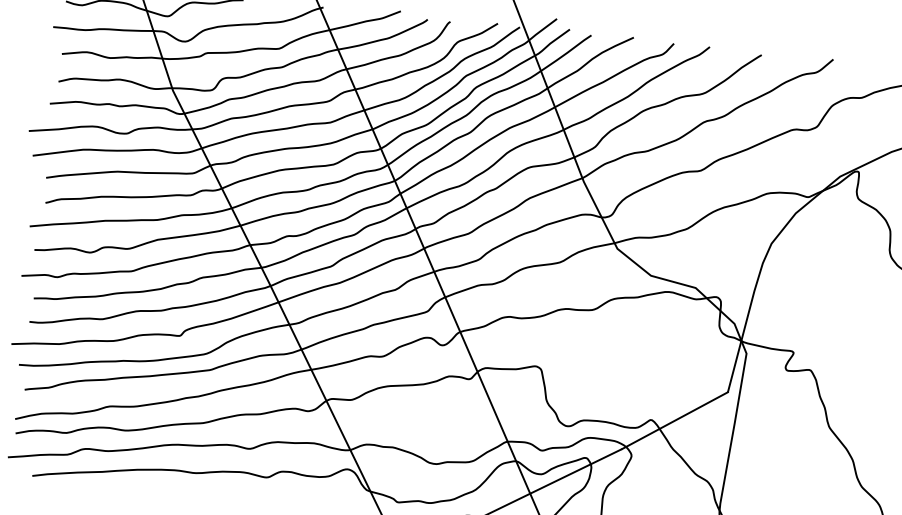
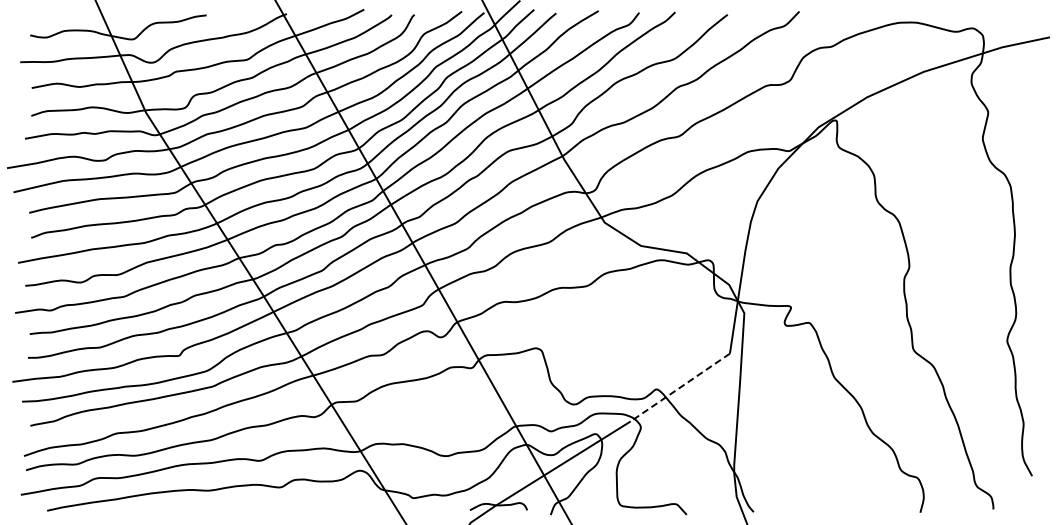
line: (674, 420) -> (679, 387), solid -> dashed

